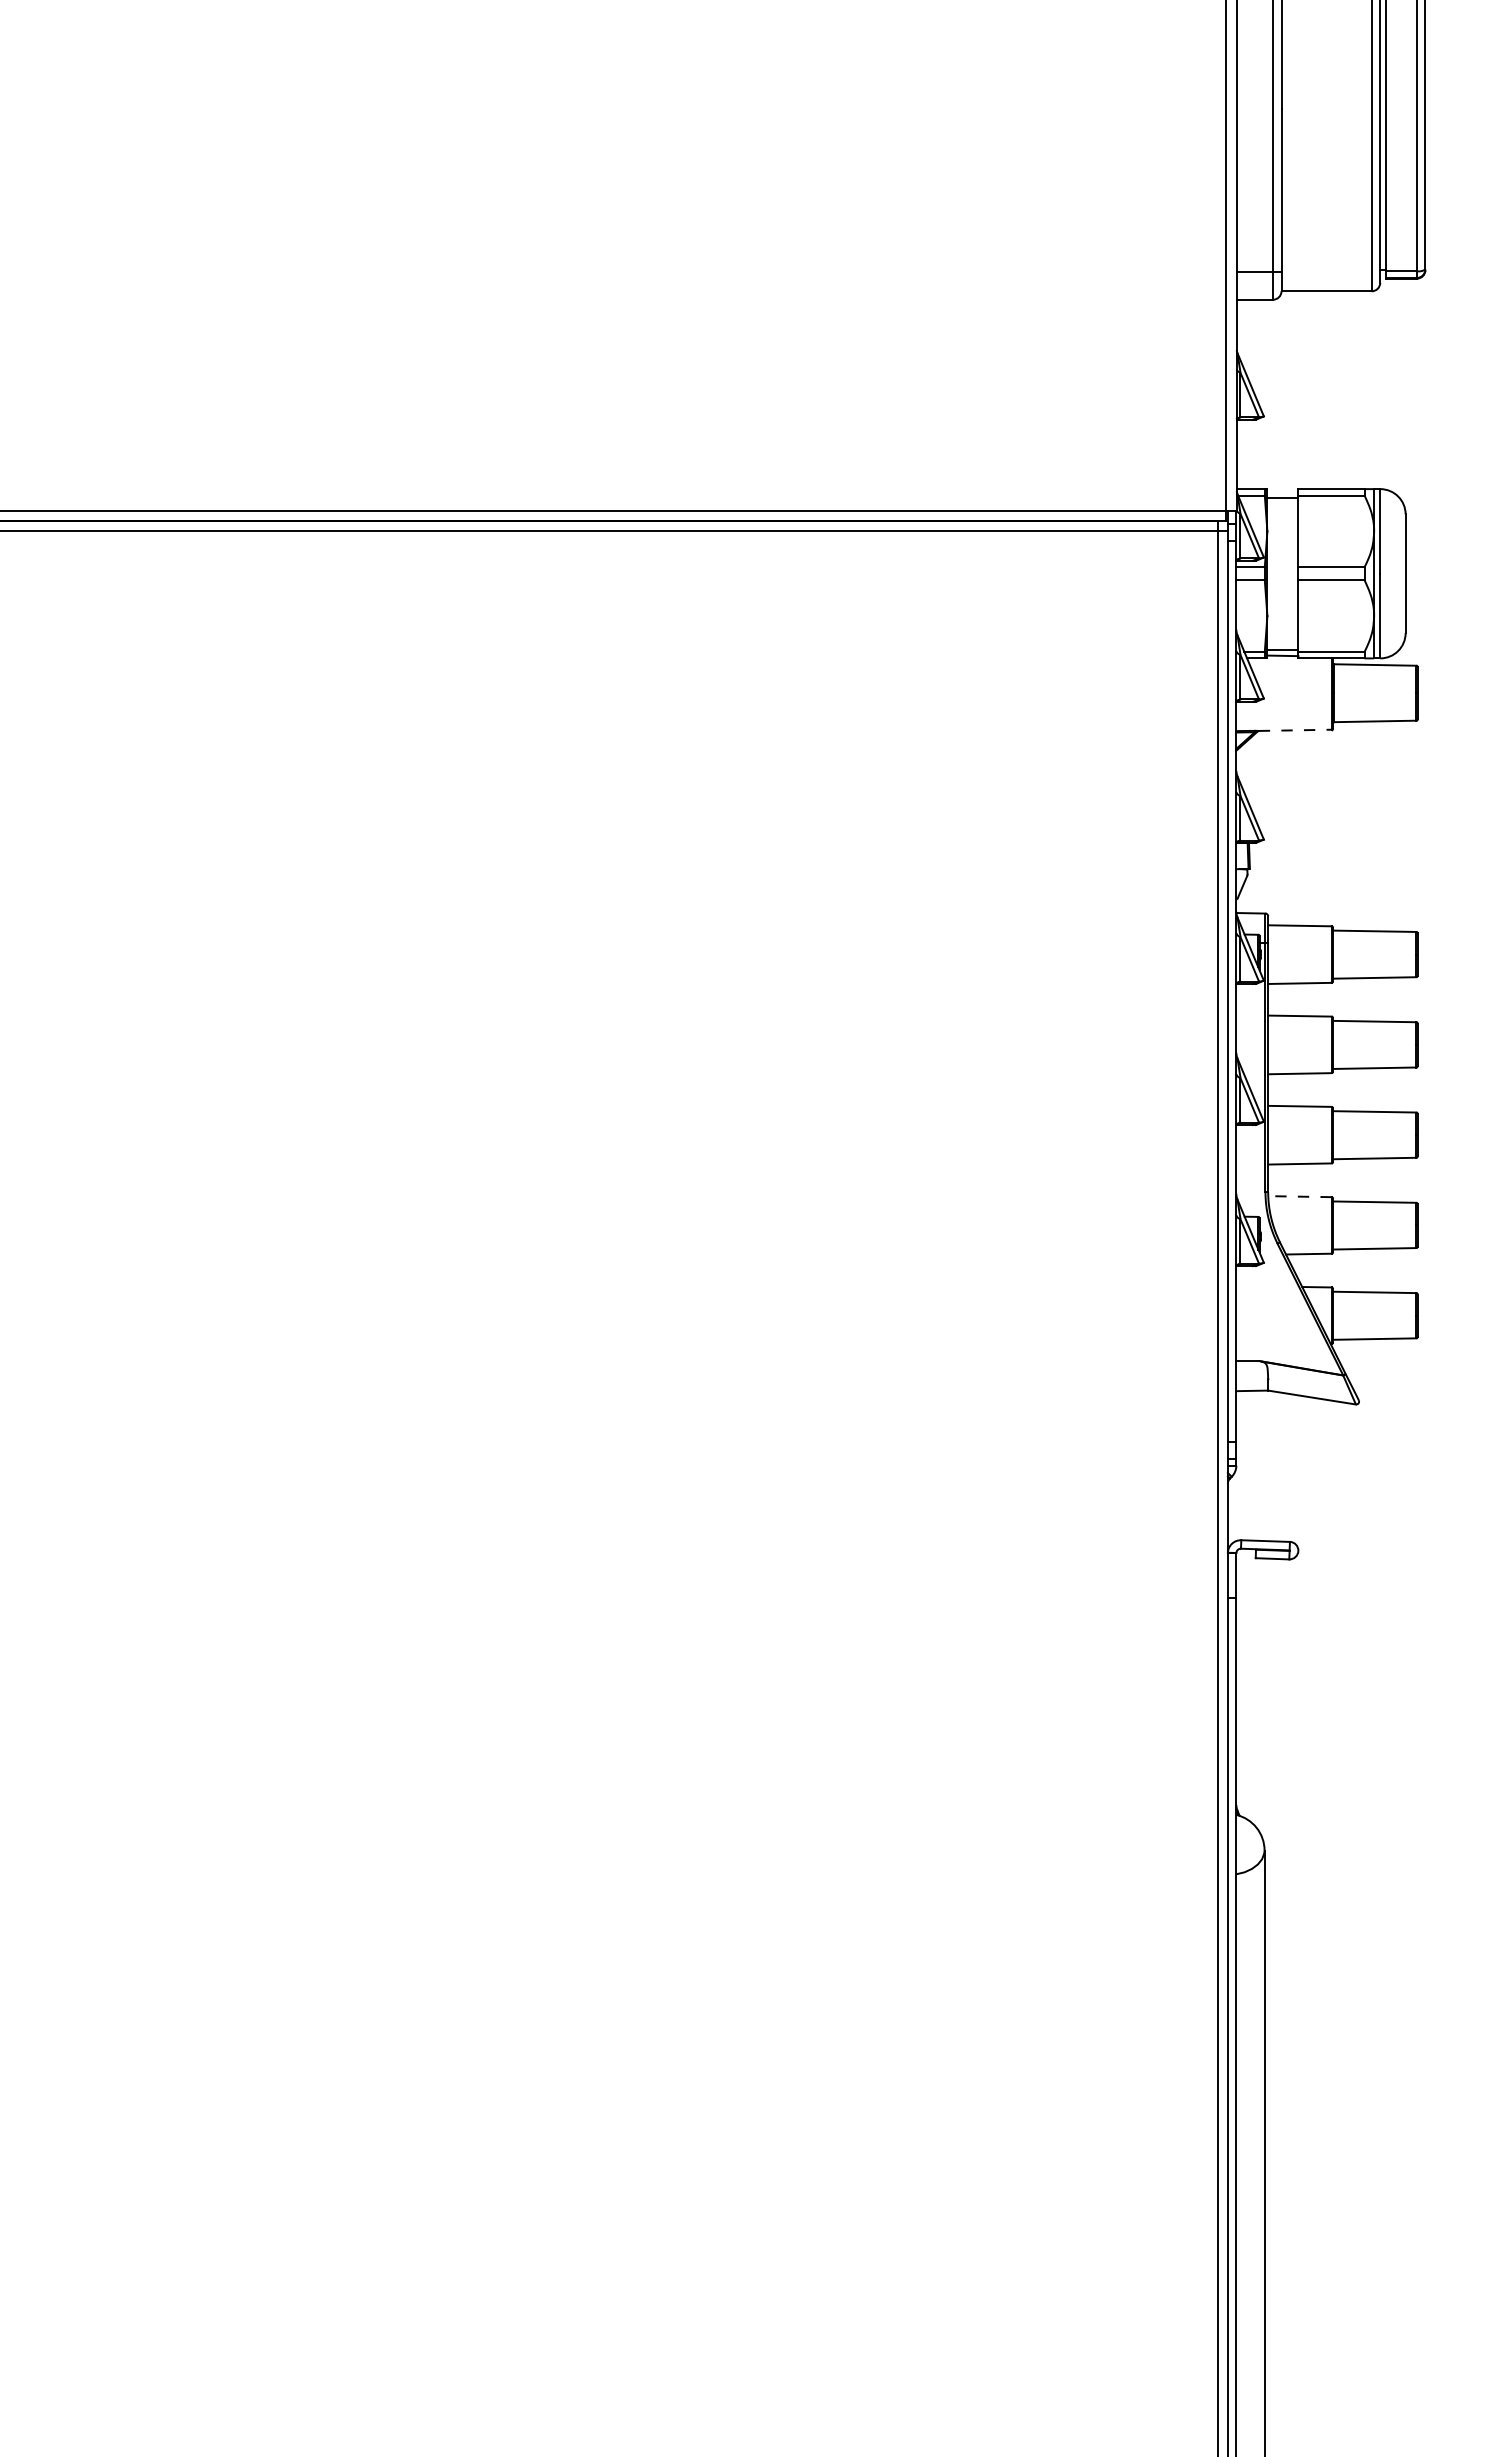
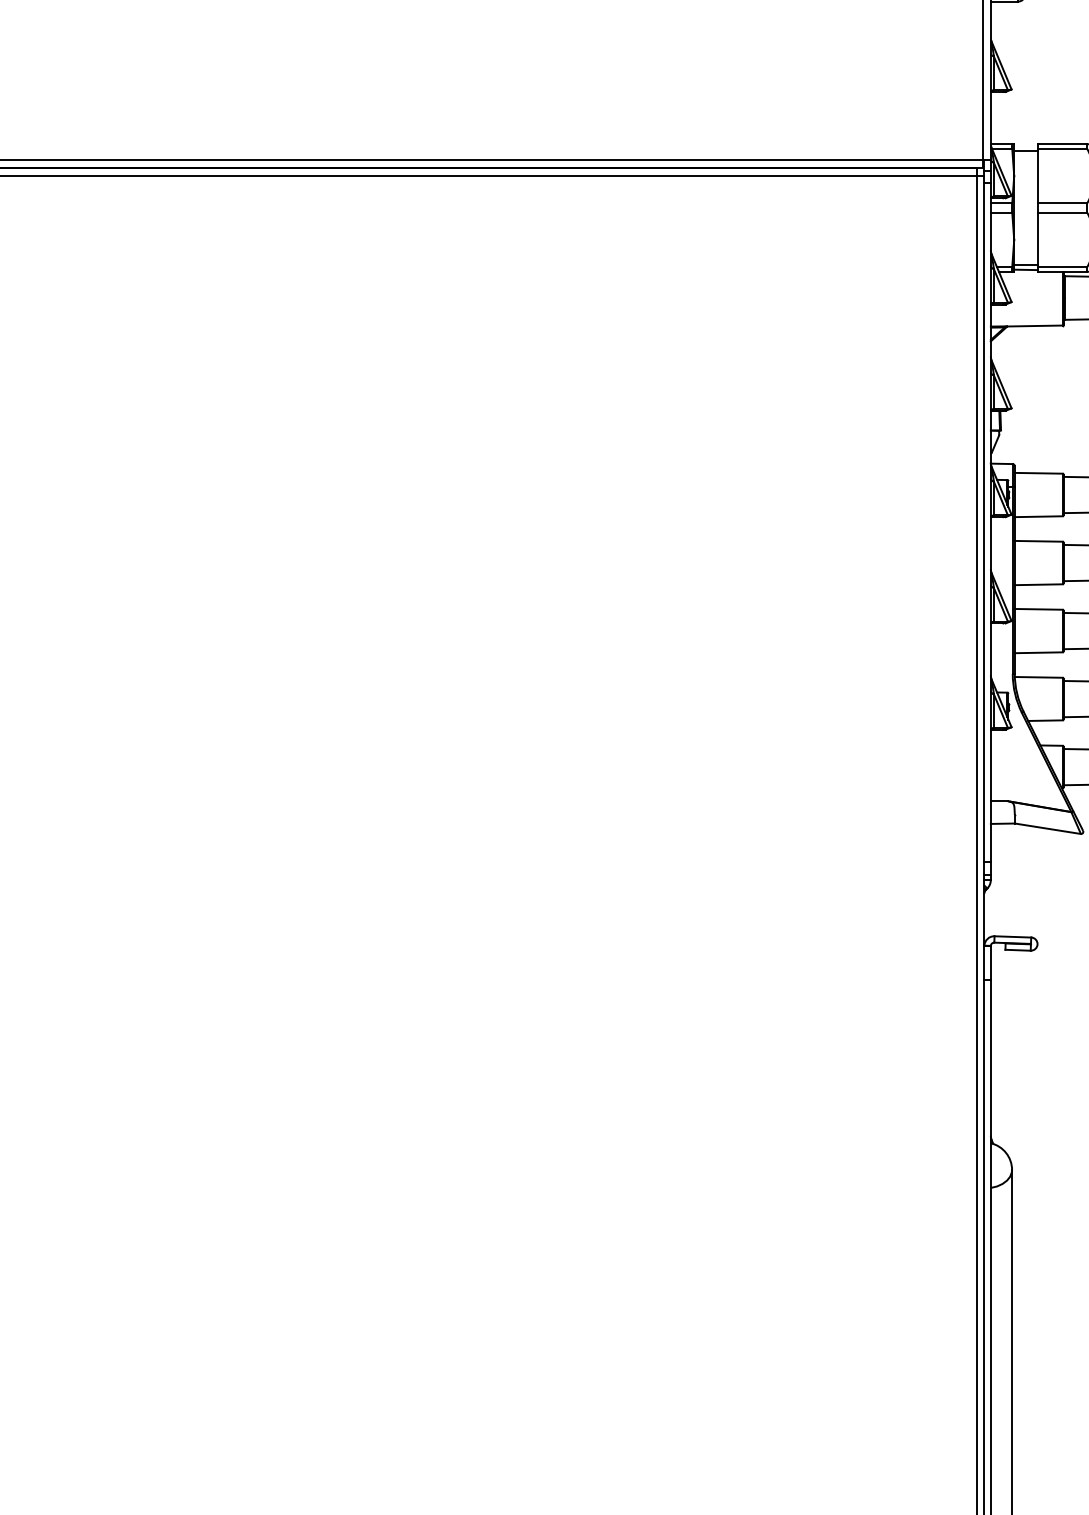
line: (1295, 730) -> (1035, 326), dashed -> solid
line: (1300, 1196) -> (1039, 677), dashed -> solid

